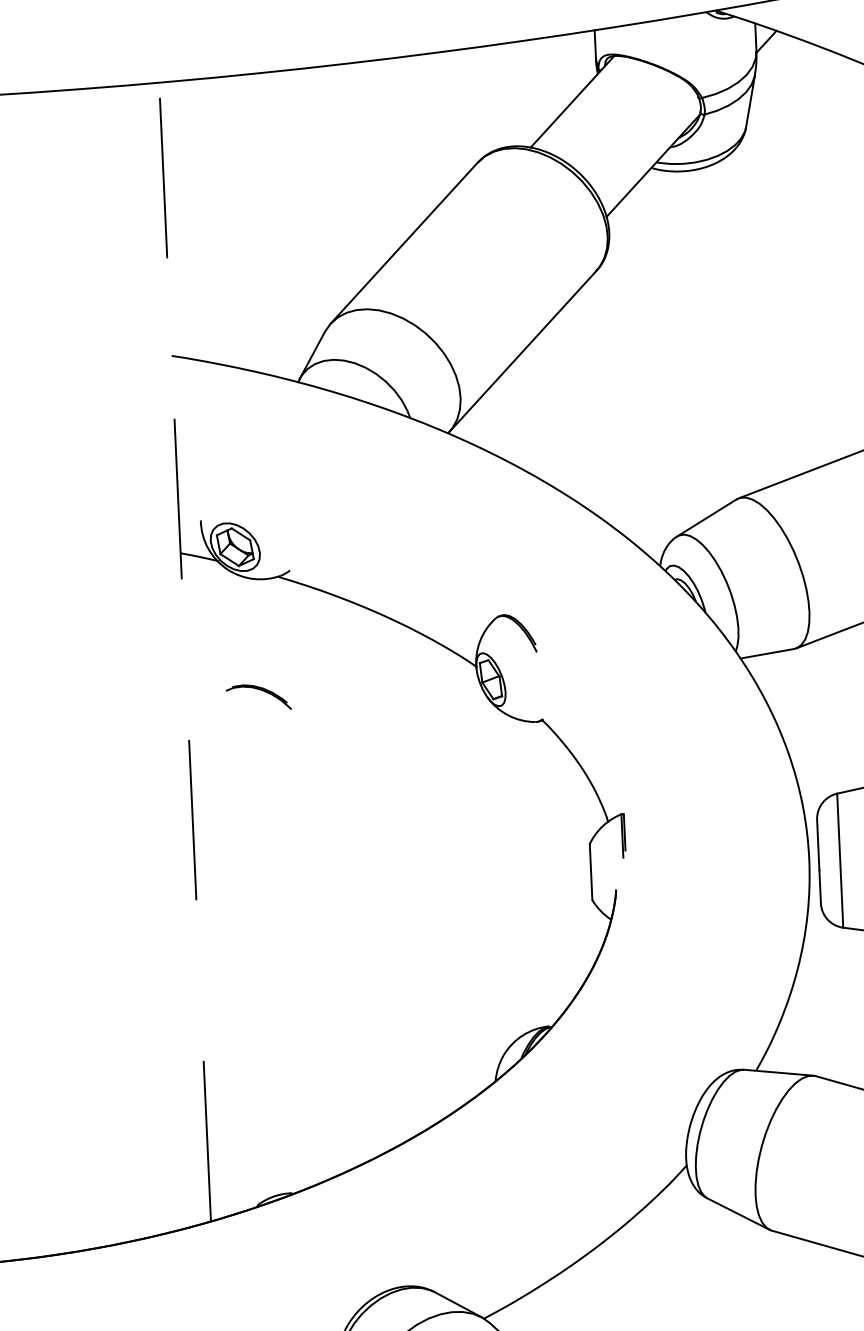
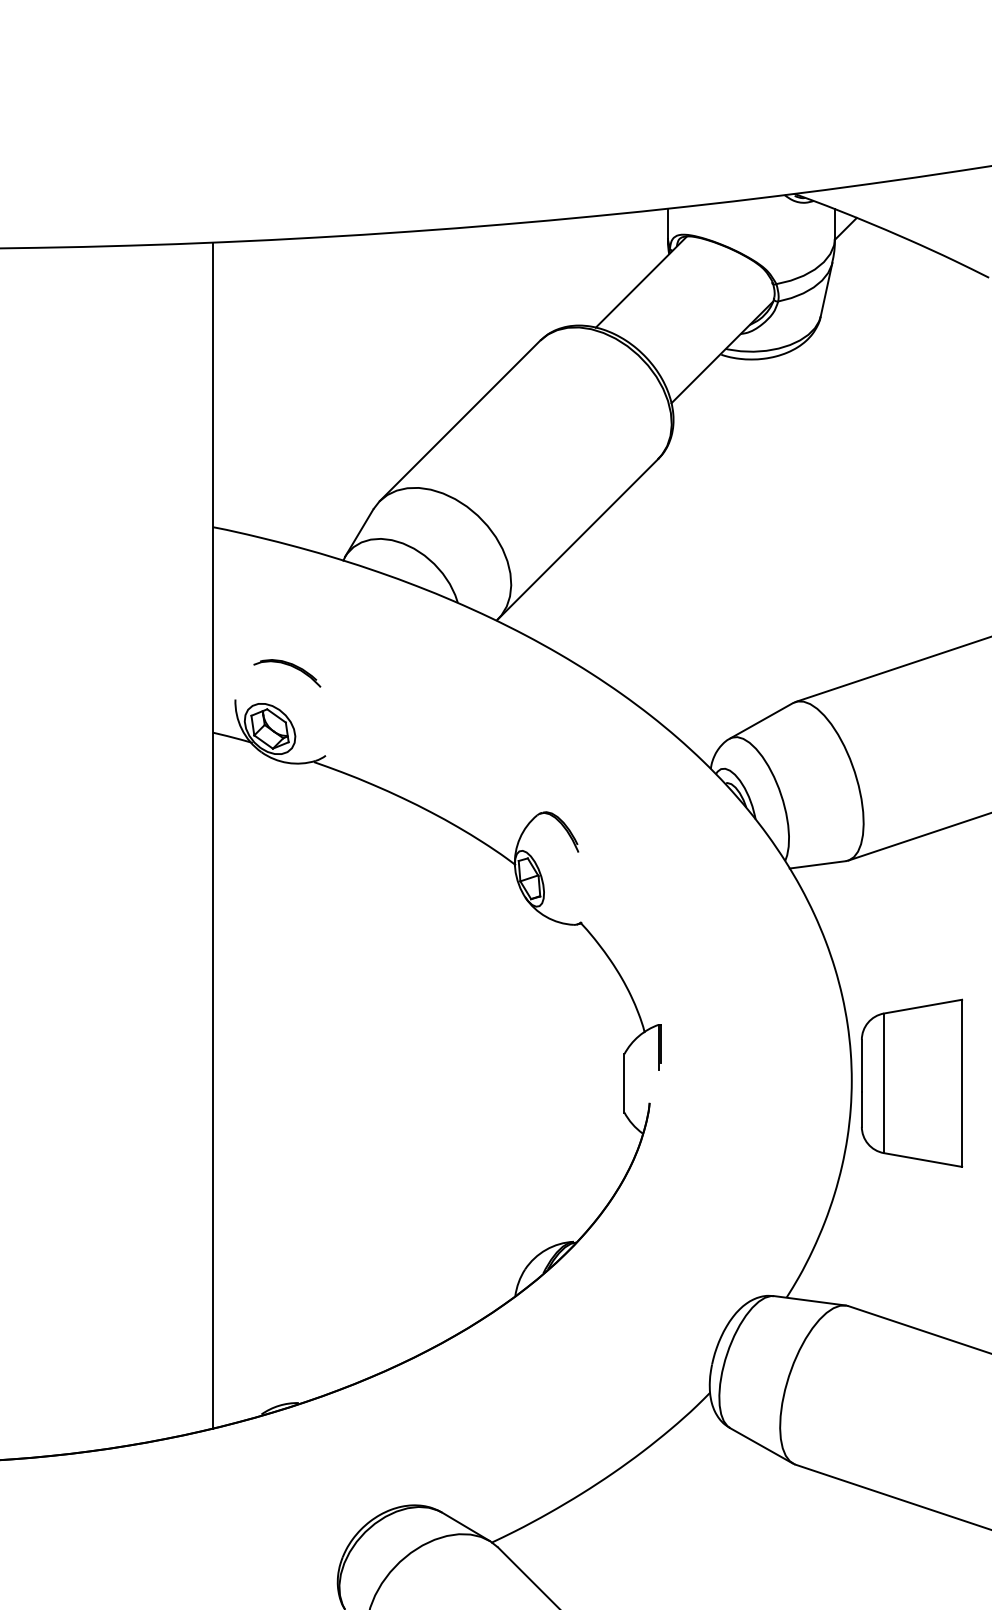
line: (184, 651) -> (212, 835), dashed -> solid
part: (261, 690) -> (290, 666), moved

